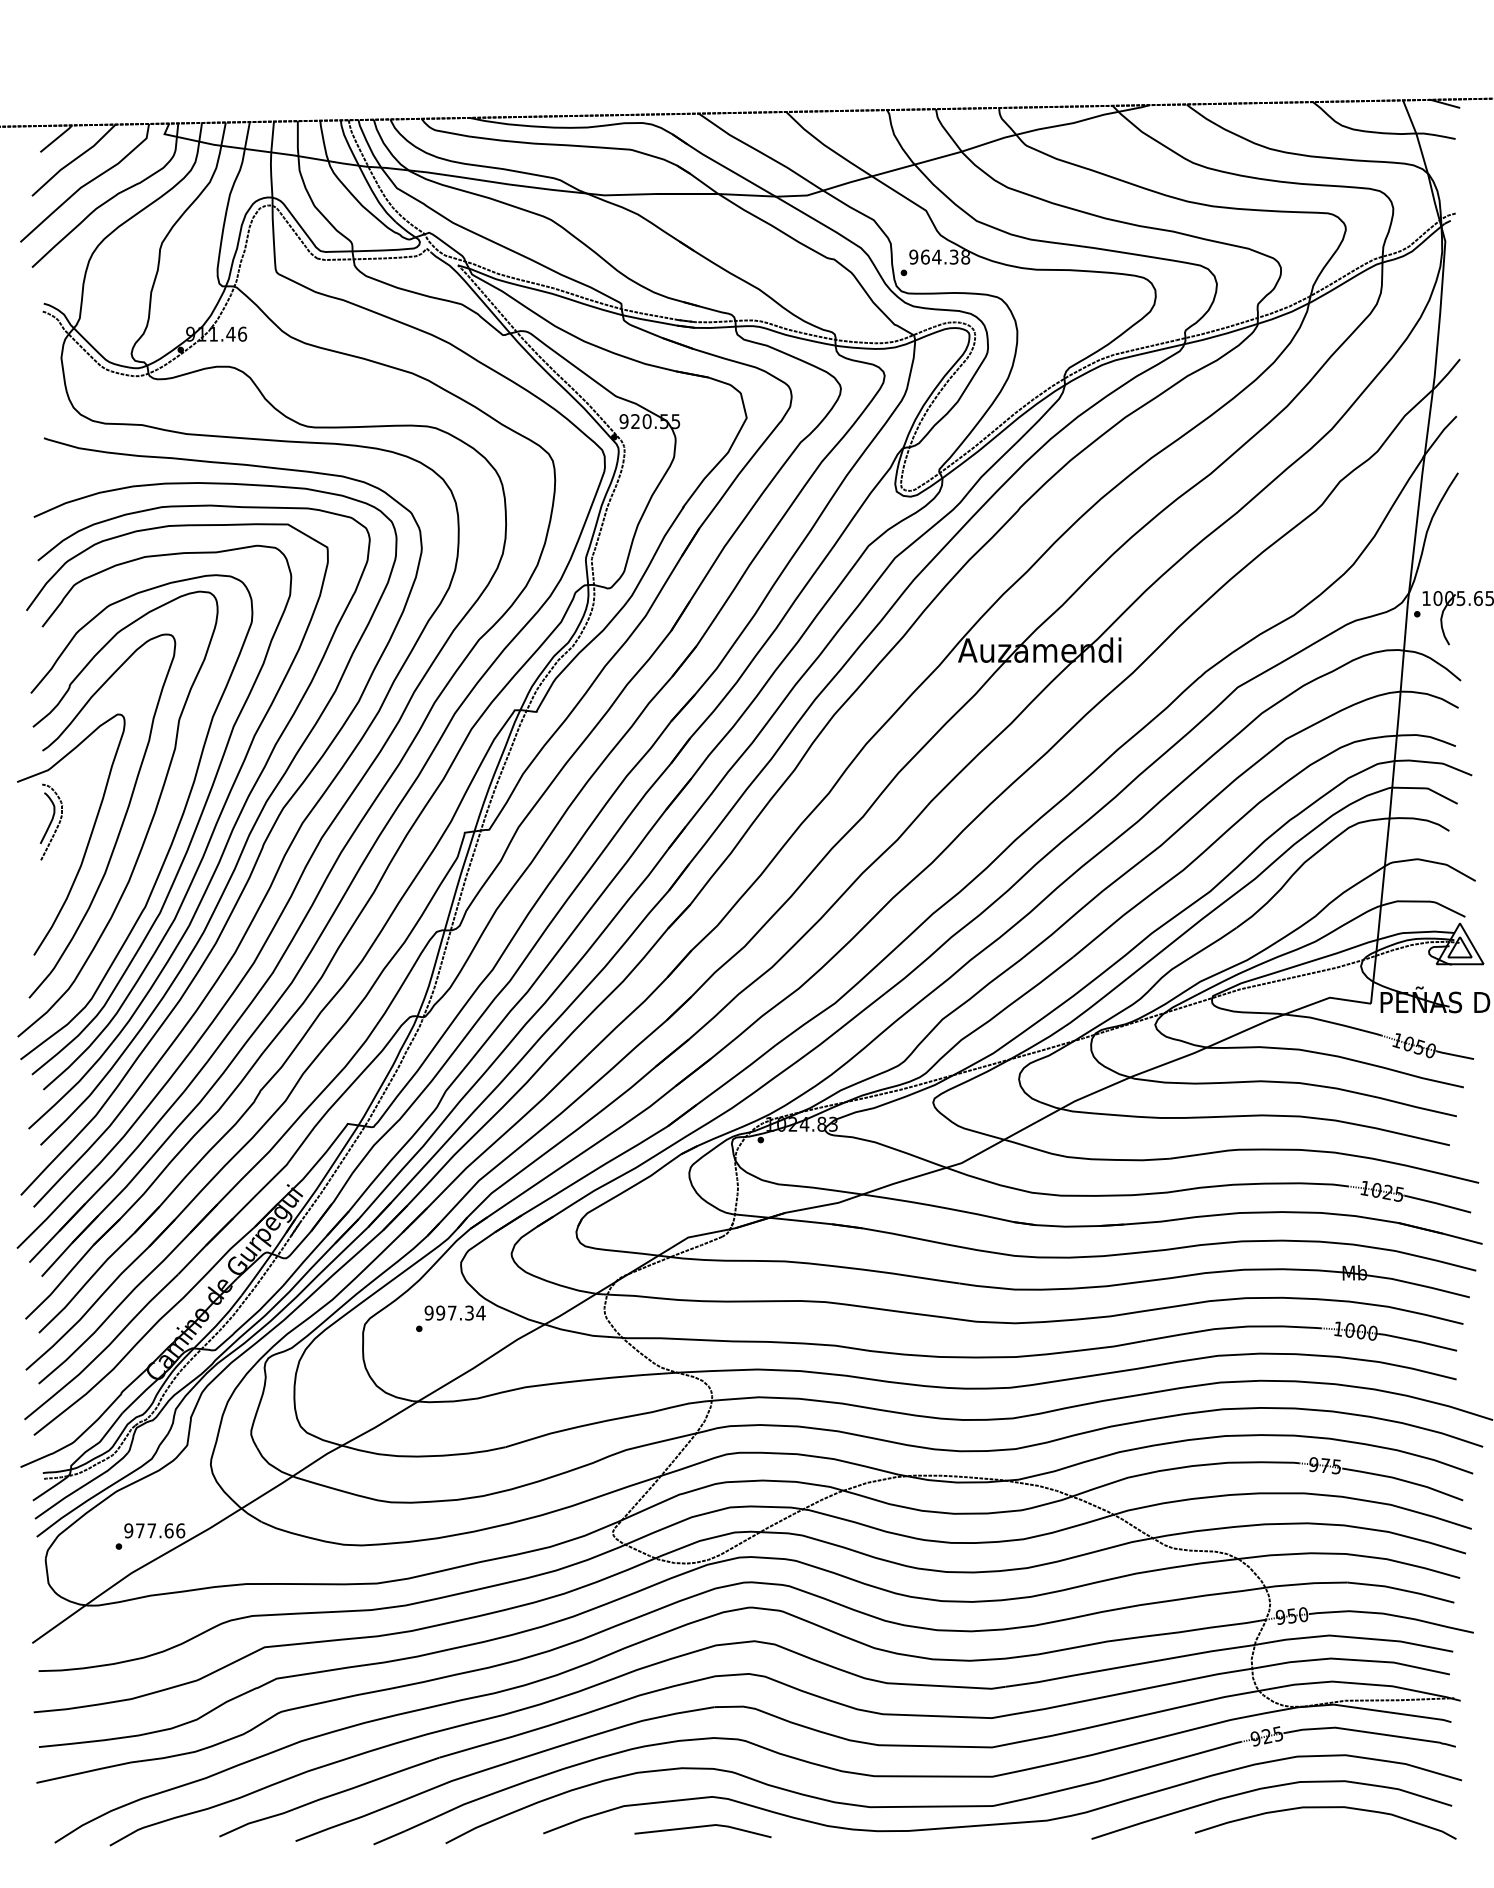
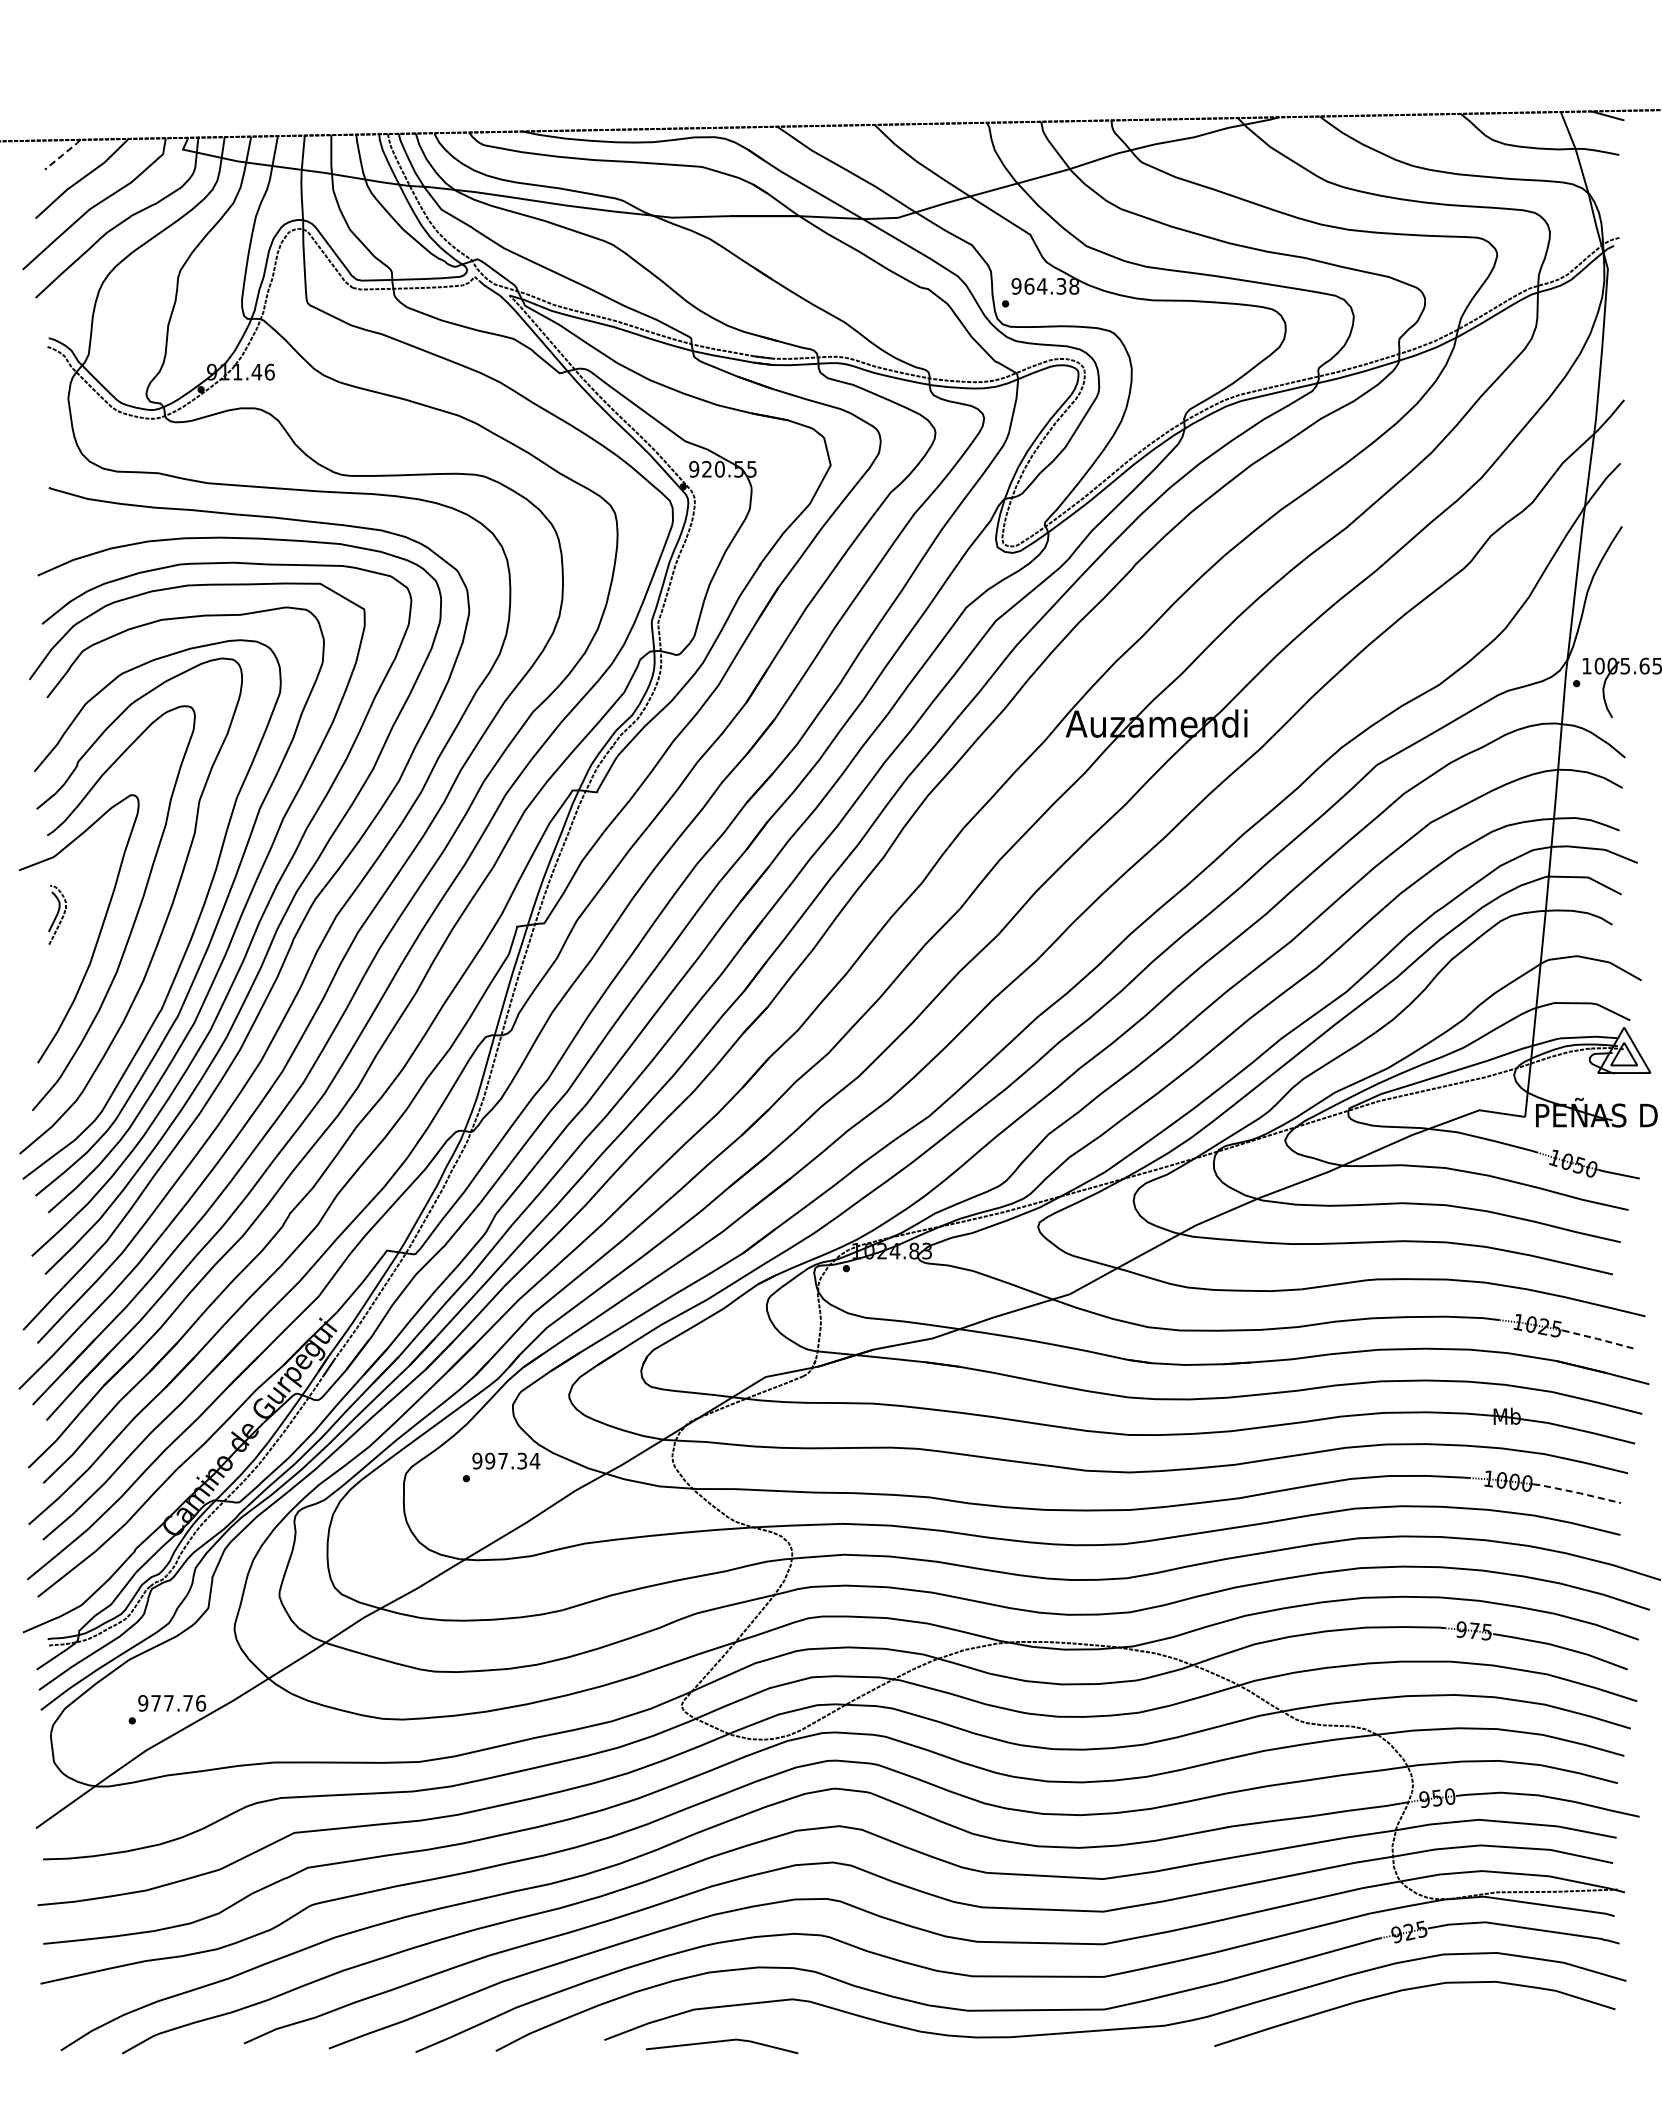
line: (57, 138) -> (63, 154), solid -> dashed
part: (51, 821) -> (57, 914), size x0.7
line: (1437, 1203) -> (1599, 1339), solid -> dashed
line: (1418, 1341) -> (1577, 1492), solid -> dashed
text: (169, 1530) -> (188, 1703), 977.66 -> 977.76
curve: (1325, 1807) -> (1474, 2011), removed
line: (702, 1827) -> (721, 2042), moved

